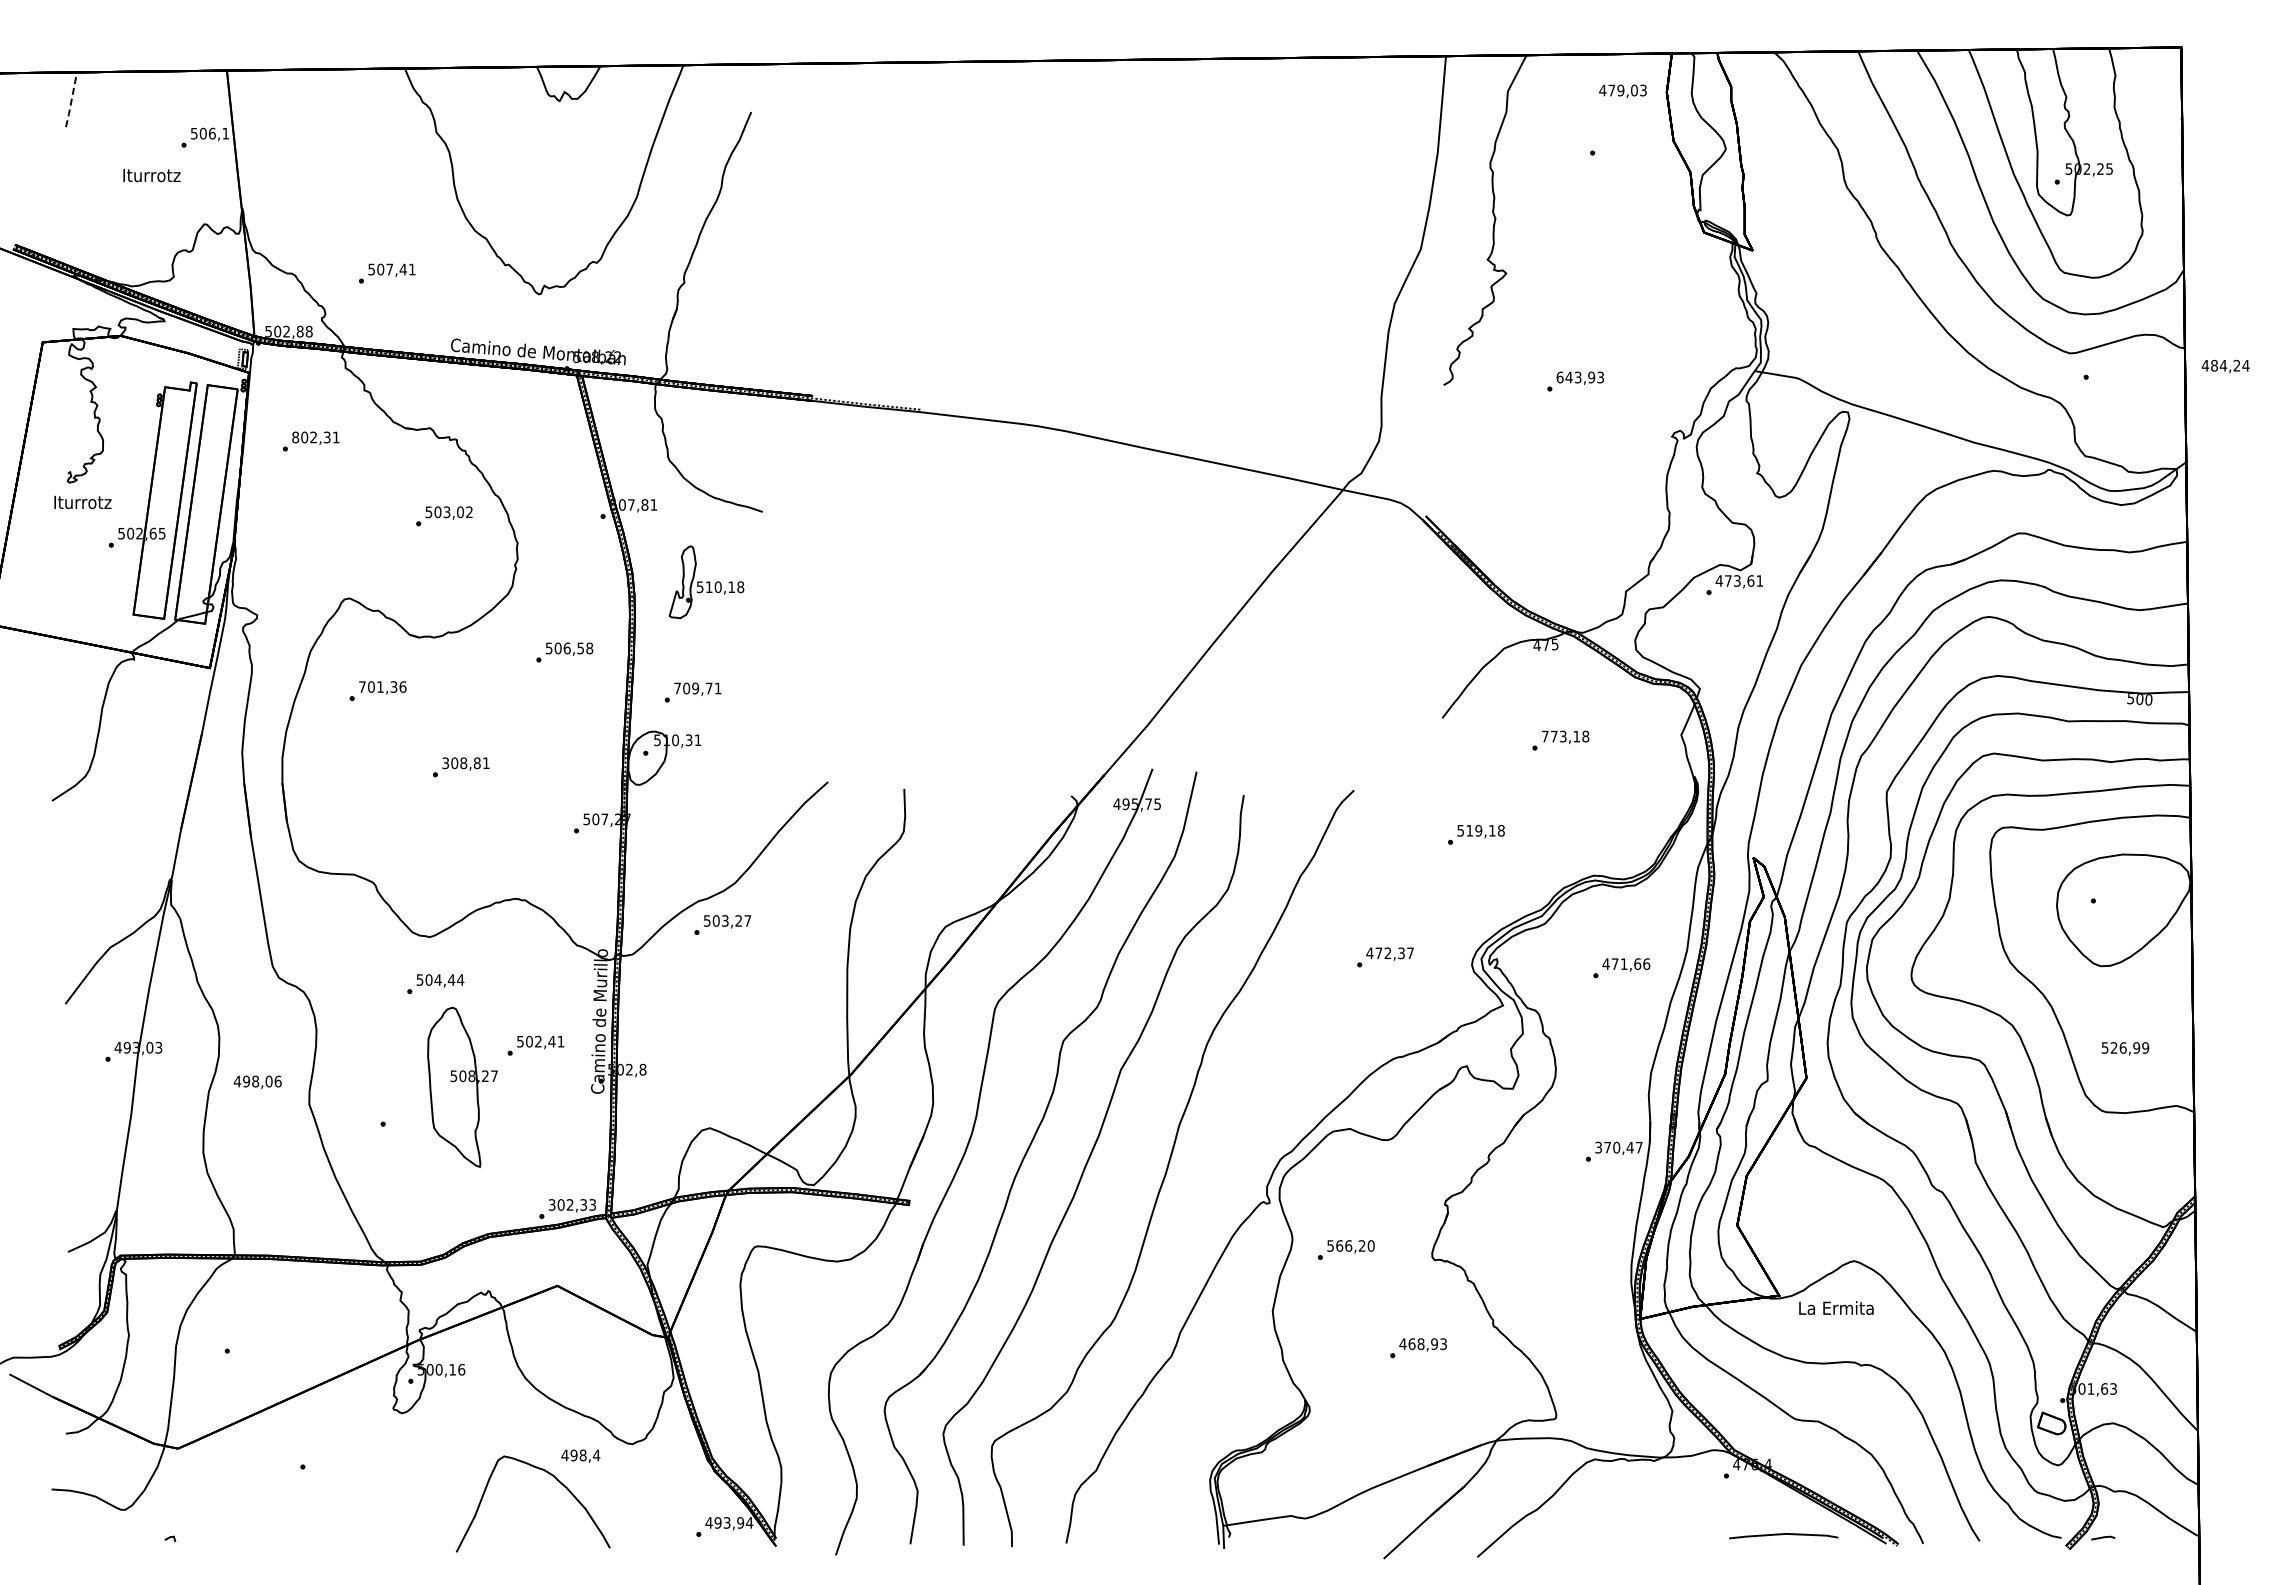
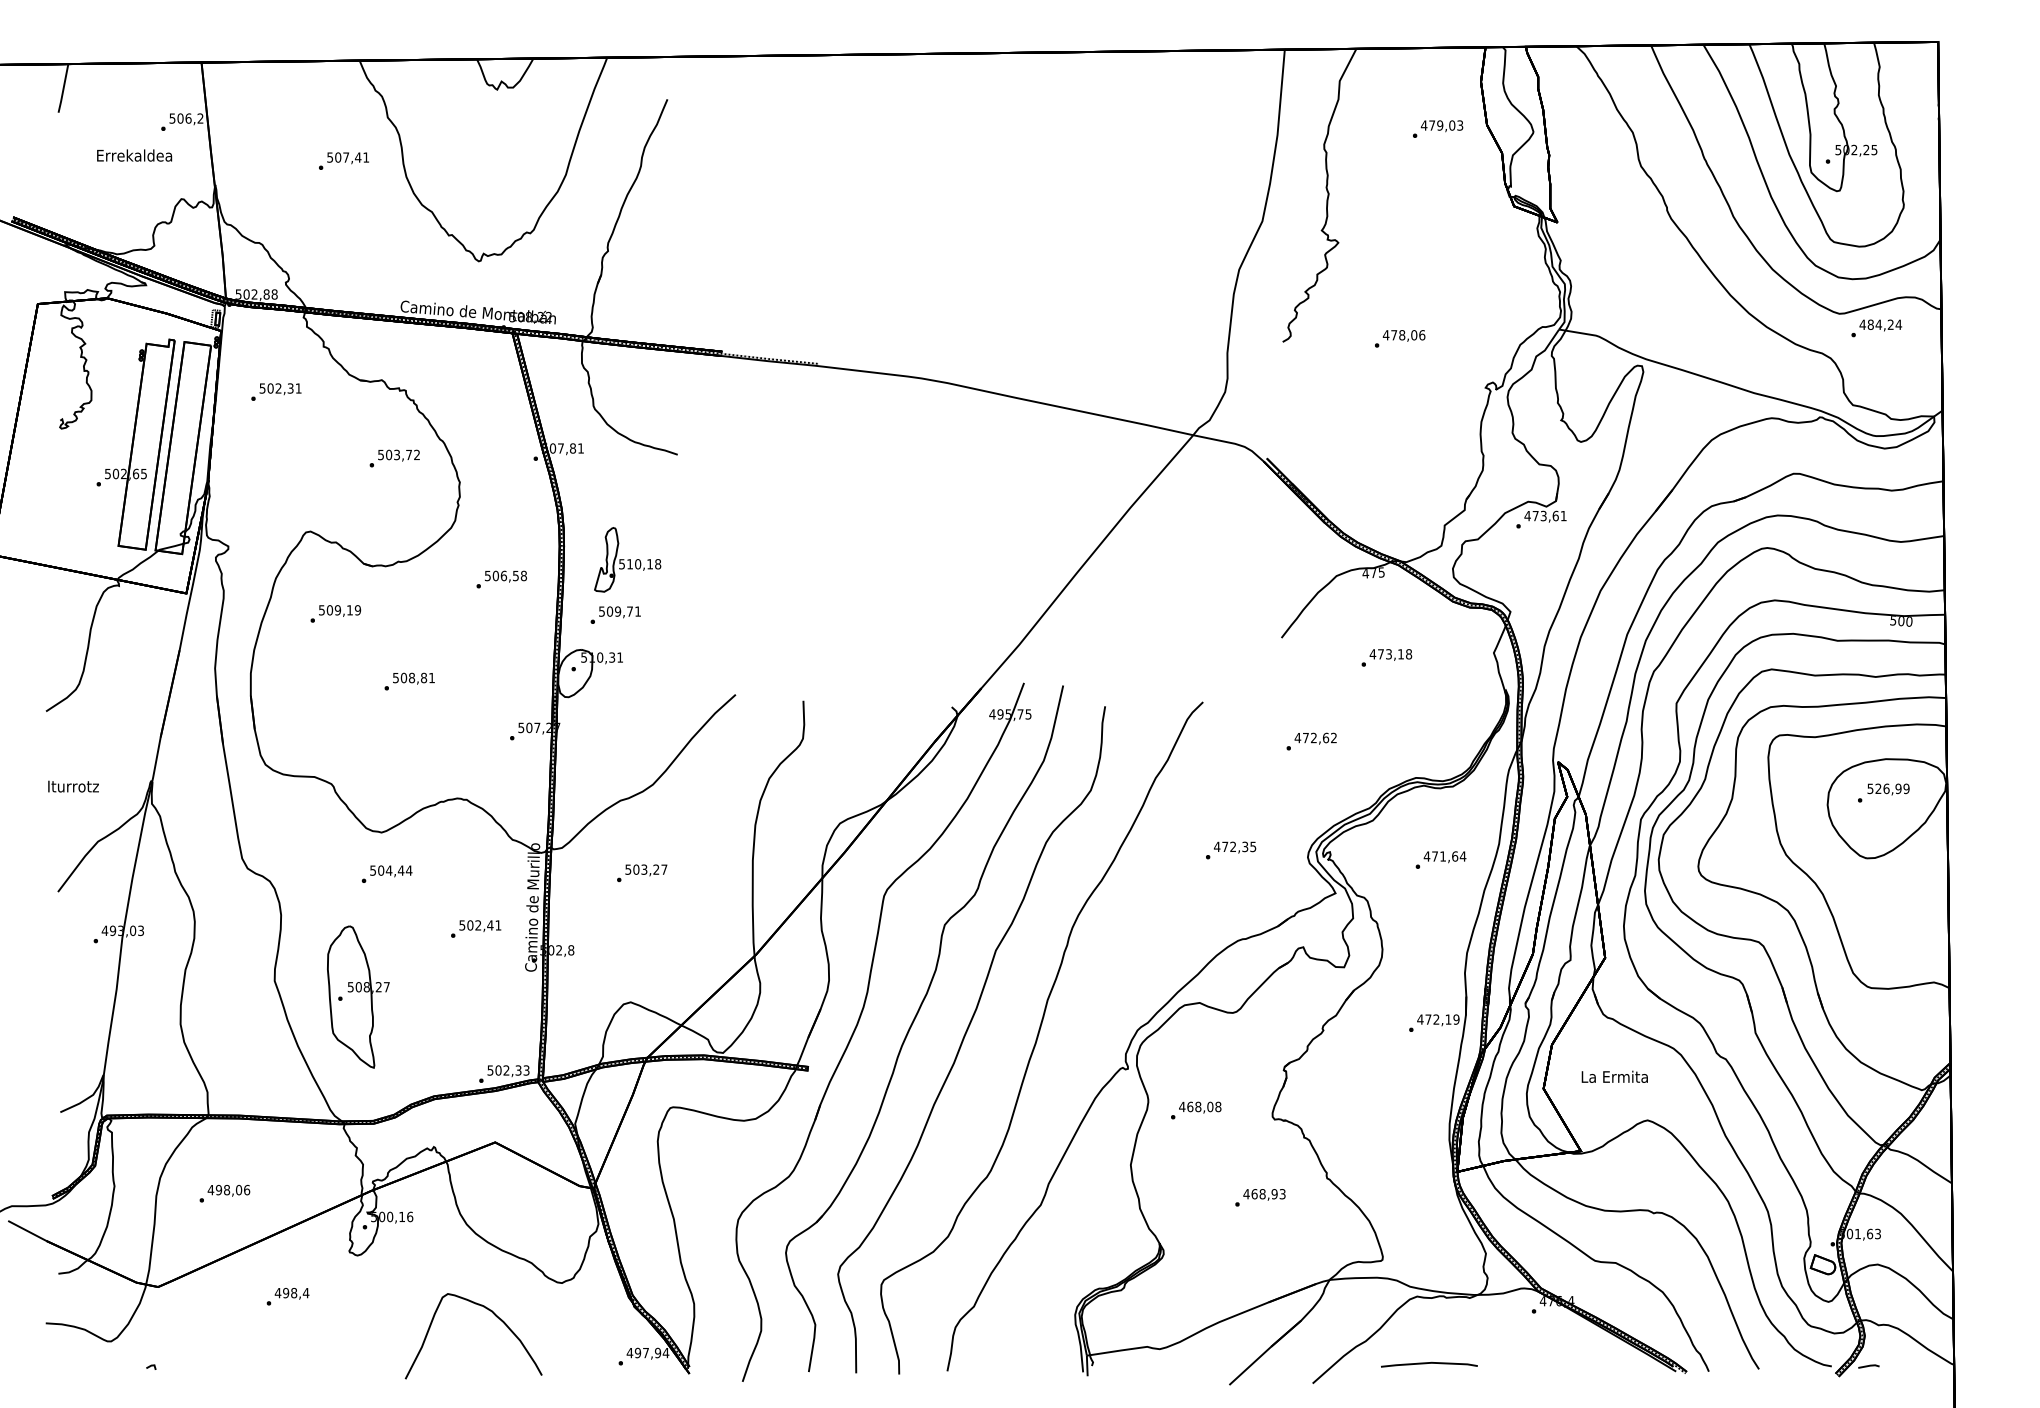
text: (1622, 90) -> (1441, 125), moved
line: (71, 99) -> (63, 88), dashed -> solid
text: (225, 133) -> (200, 118), 506,1 -> 506,2
text: (151, 175) -> (134, 155), Iturrotz -> Errekaldea
text: (387, 273) -> (344, 161), moved
text: (2225, 366) -> (1880, 325), moved
text: (1580, 377) -> (1404, 335), 643,93 -> 478,06
text: (295, 437) -> (262, 388), 802,31 -> 502,31
text: (82, 502) -> (73, 786), moved
text: (460, 512) -> (409, 455), 503,02 -> 503,72
part: (706, 582) -> (627, 560), moved
text: (382, 686) -> (339, 609), 701,36 -> 509,19
text: (677, 688) -> (601, 611), 709,71 -> 509,71
text: (1544, 736) -> (1372, 654), 773,18 -> 473,18
text: (445, 762) -> (395, 677), 308,81 -> 508,81
text: (1480, 830) -> (1315, 737), 519,18 -> 472,62
text: (722, 924) -> (641, 872), moved
text: (1410, 953) -> (1253, 847), 472,37 -> 472,35
text: (1646, 963) -> (1462, 855), 471,66 -> 471,64
text: (2125, 1048) -> (1888, 789), moved
text: (257, 1081) -> (228, 1190), moved
part: (462, 1086) -> (358, 996), moved
text: (1618, 1147) -> (1438, 1019), 370,47 -> 472,19
text: (552, 1204) -> (490, 1070), 302,33 -> 502,33
text: (1350, 1245) -> (1199, 1106), 566,20 -> 468,08
text: (1836, 1307) -> (1614, 1076), moved
text: (580, 1455) -> (291, 1293), moved
text: (726, 1522) -> (645, 1352), 493,94 -> 497,94
line: (1782, 1535) -> (1428, 1364), moved

